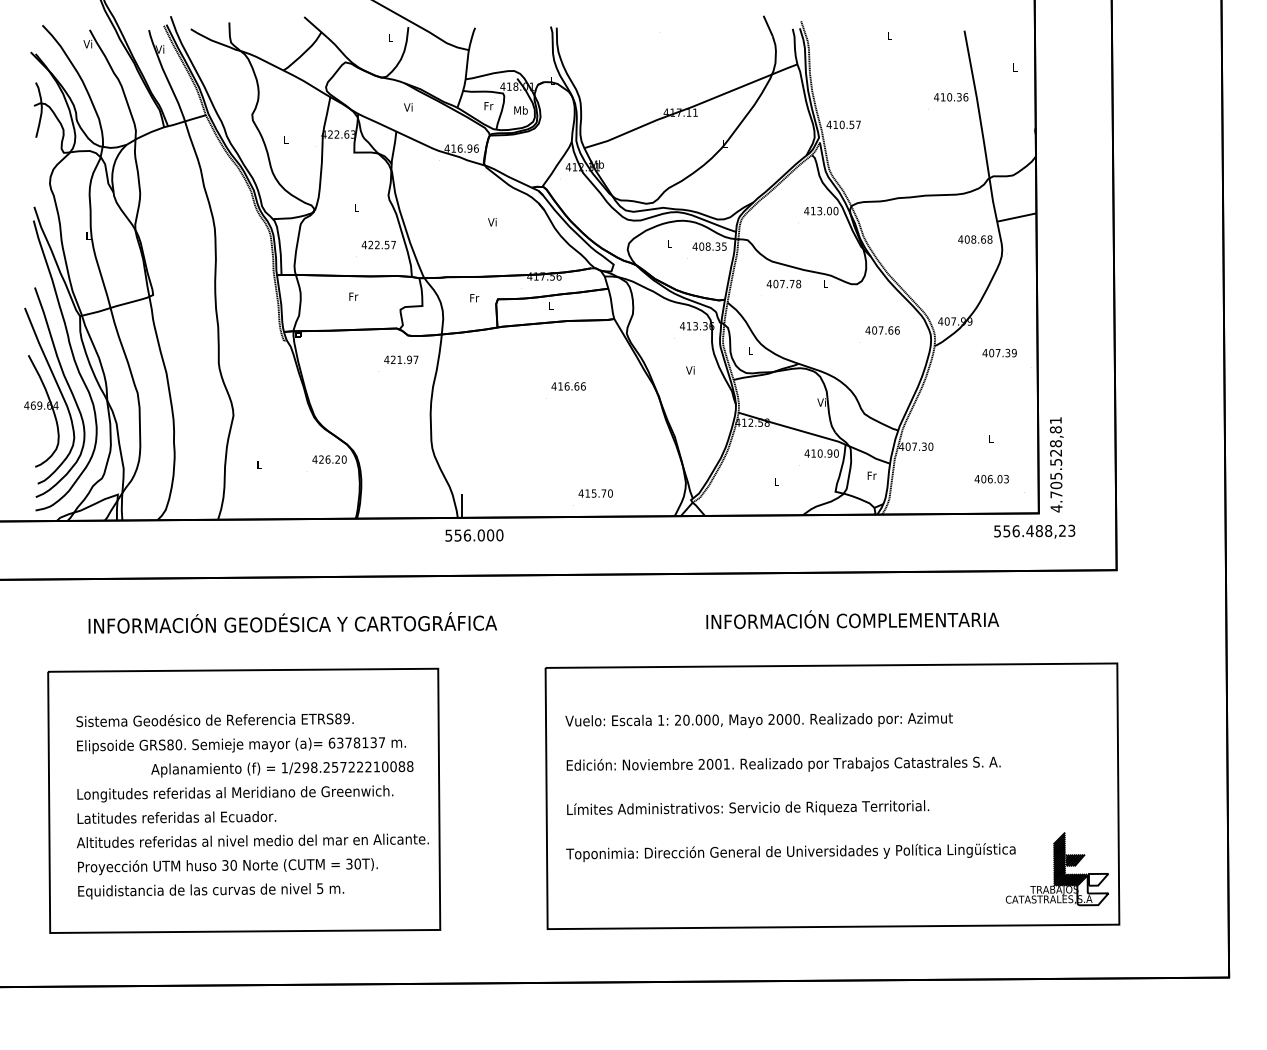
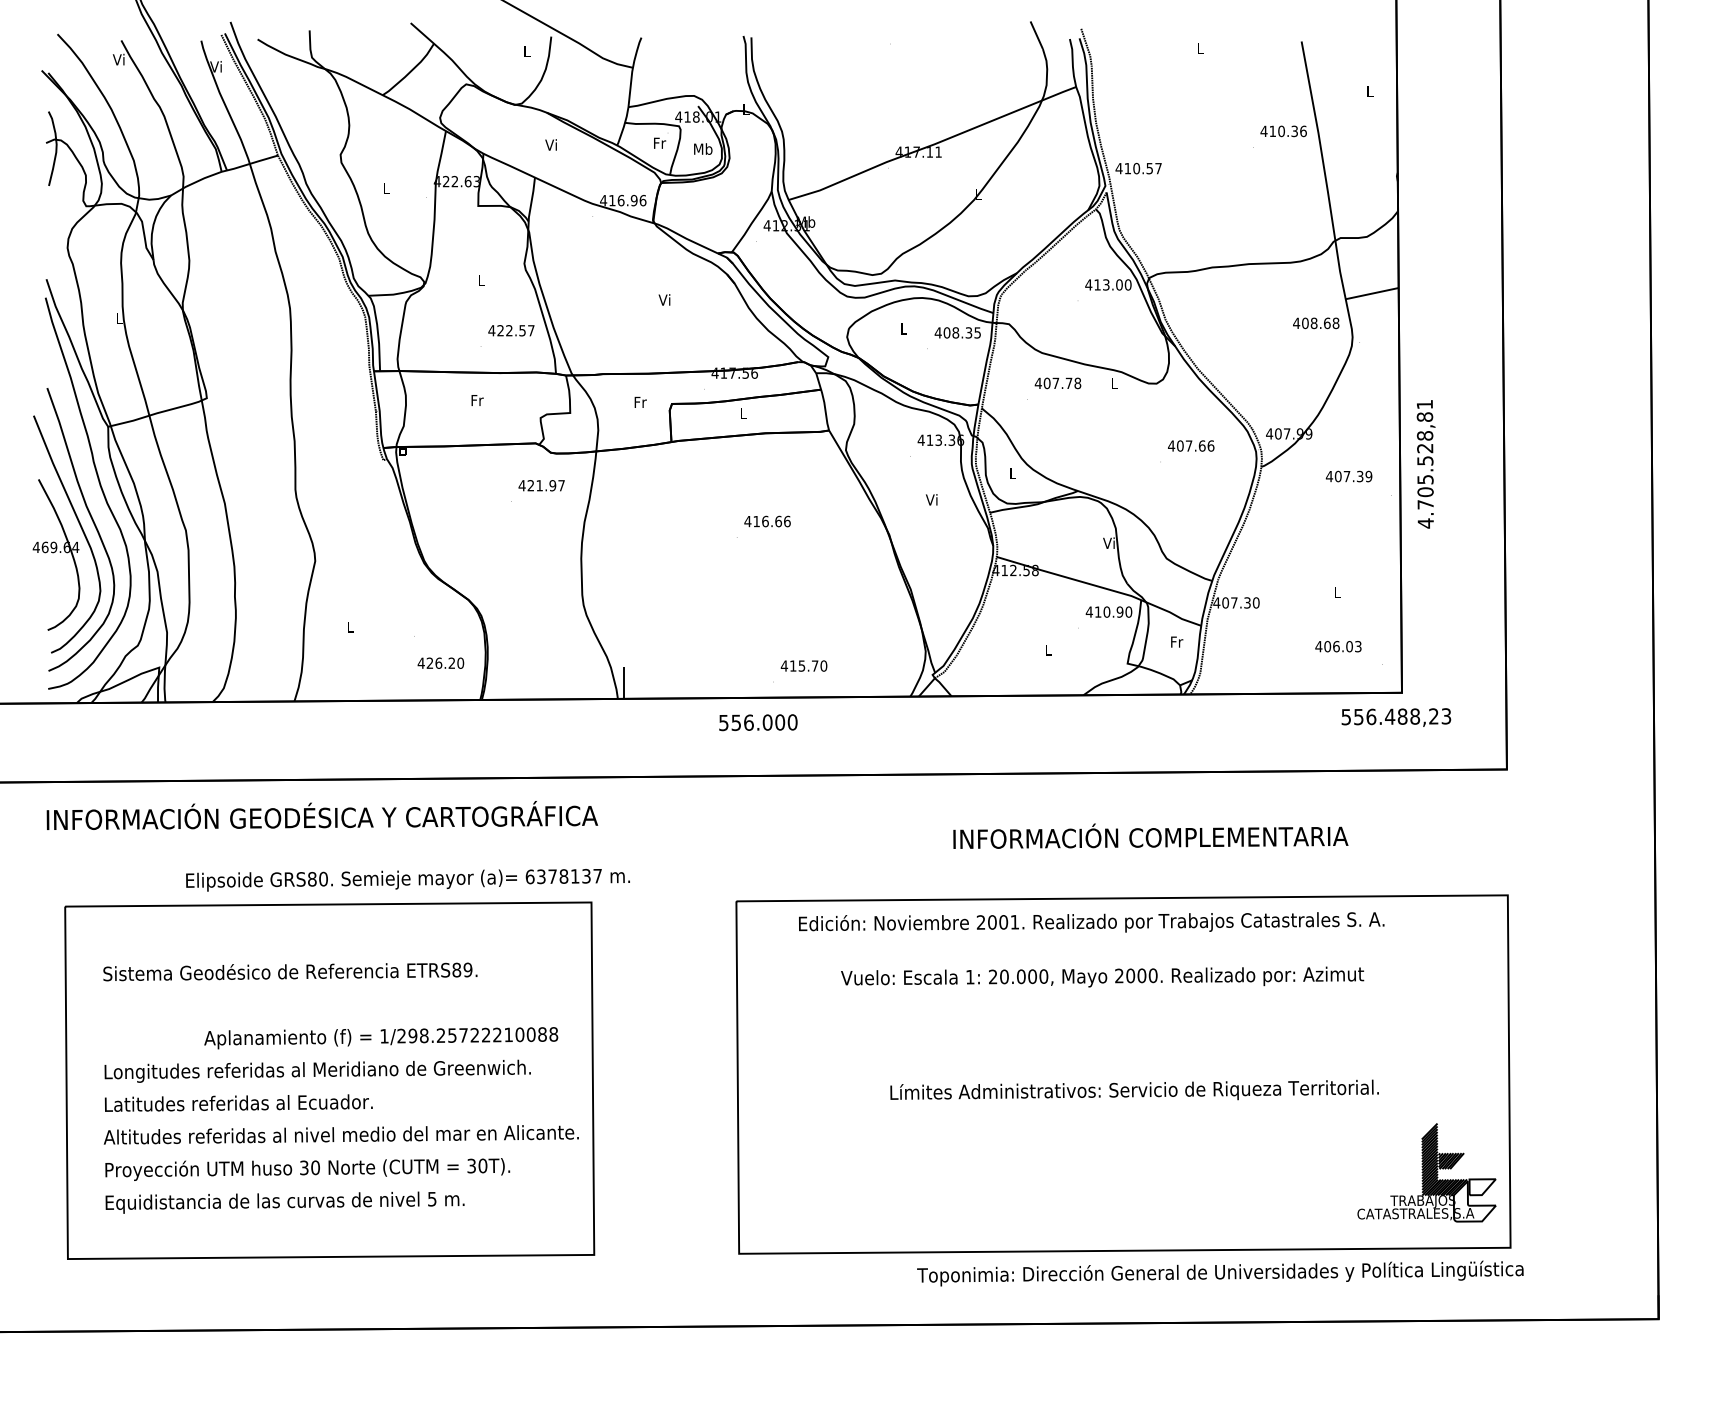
text: (329, 459) -> (440, 662), moved
text: (1056, 464) -> (1425, 464), moved
text: (474, 535) -> (758, 722), moved
text: (292, 622) -> (322, 815), moved
text: (759, 719) -> (1102, 976), moved
text: (241, 745) -> (407, 880), moved
text: (783, 764) -> (1091, 922), moved
text: (747, 807) -> (1134, 1089), moved
text: (790, 852) -> (1220, 1273), moved

